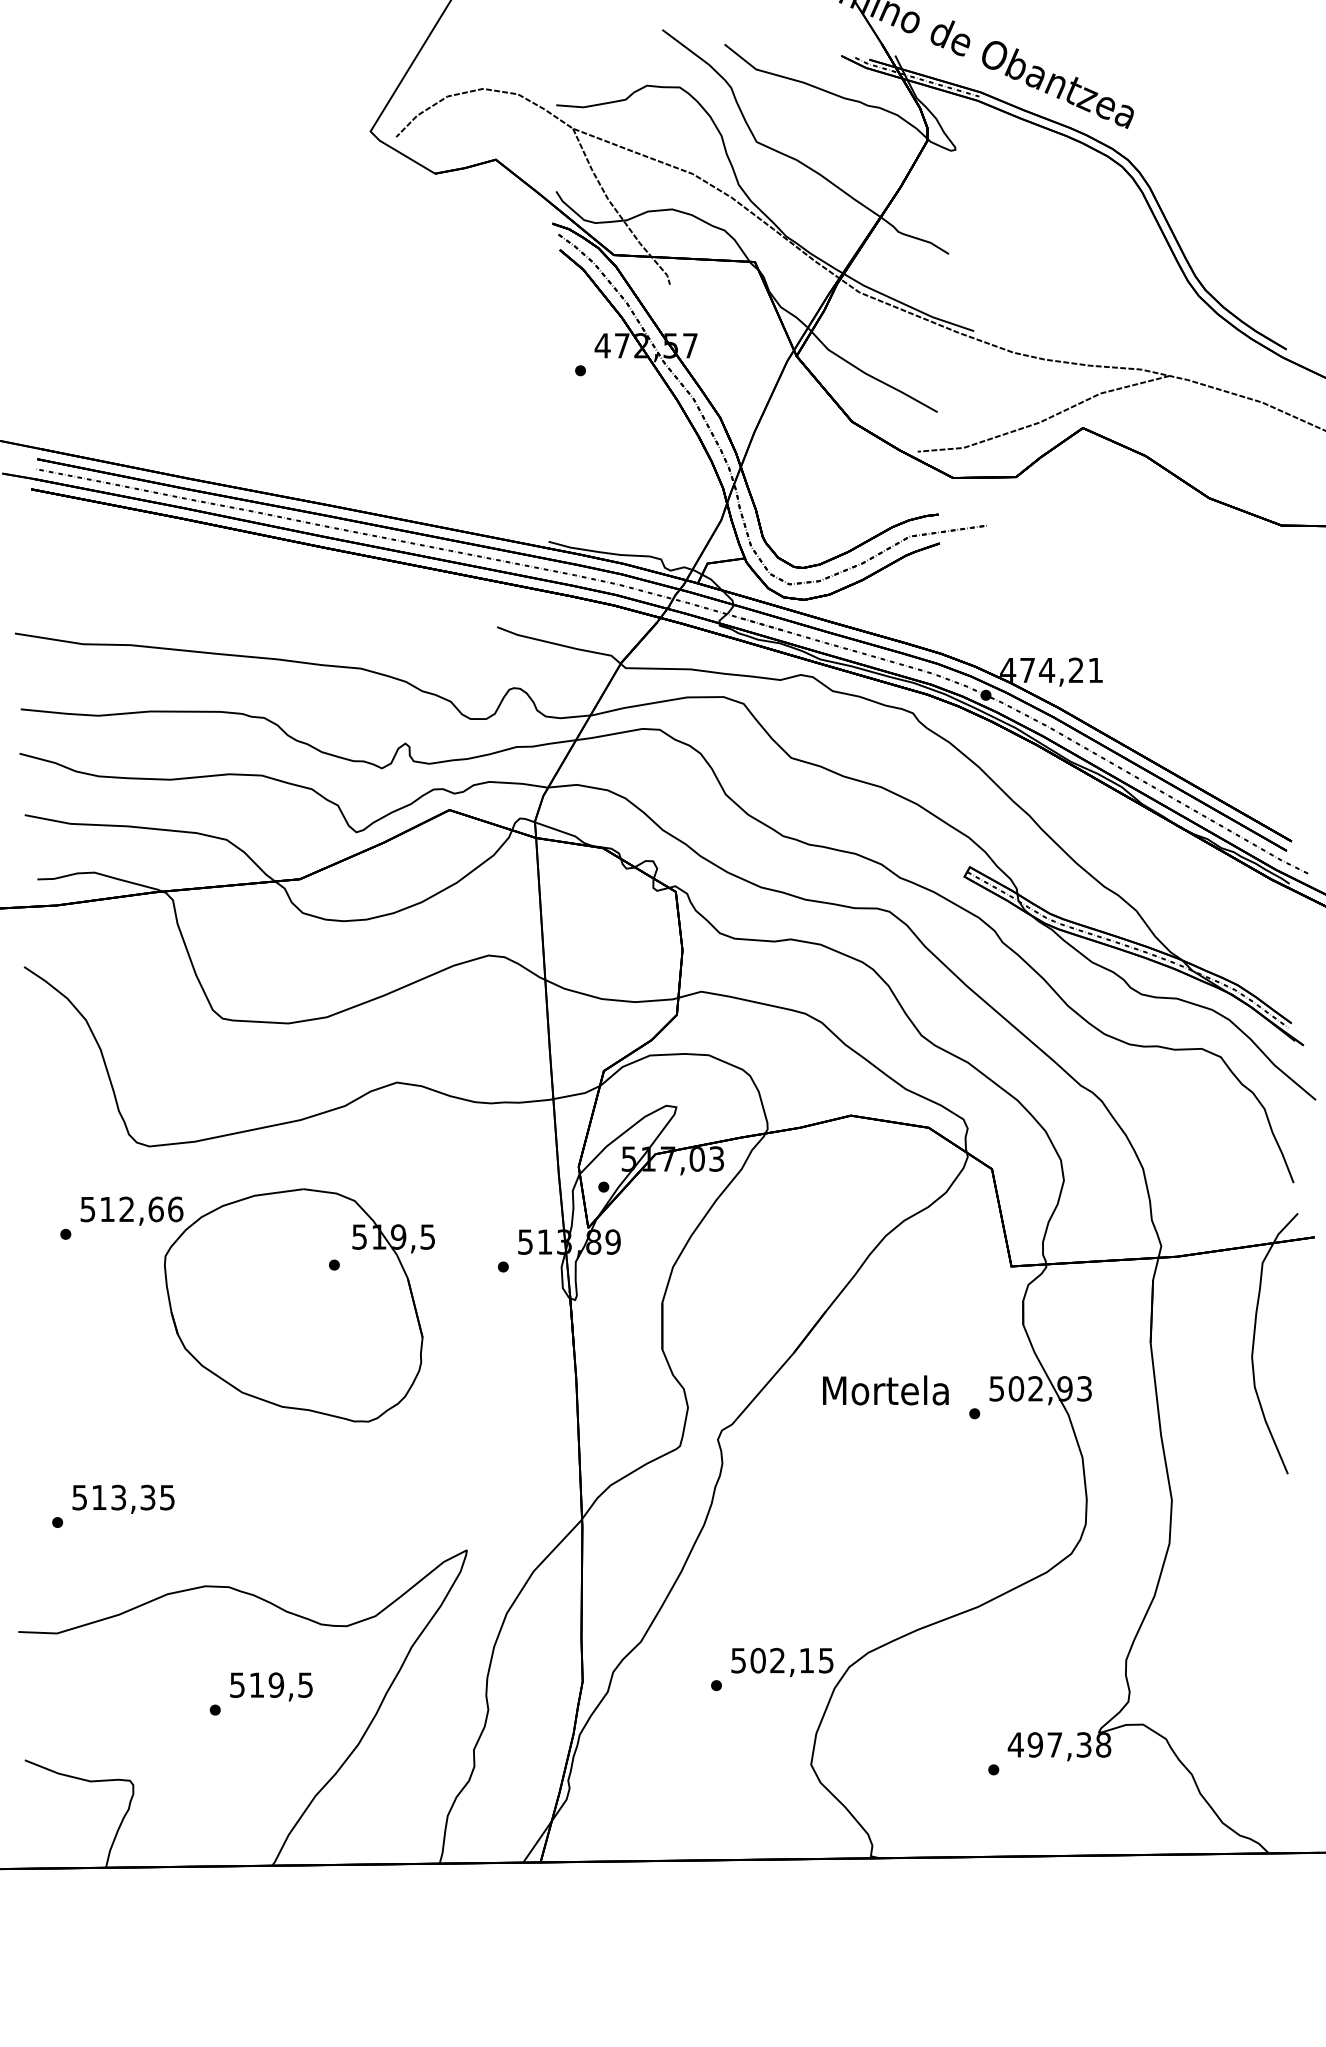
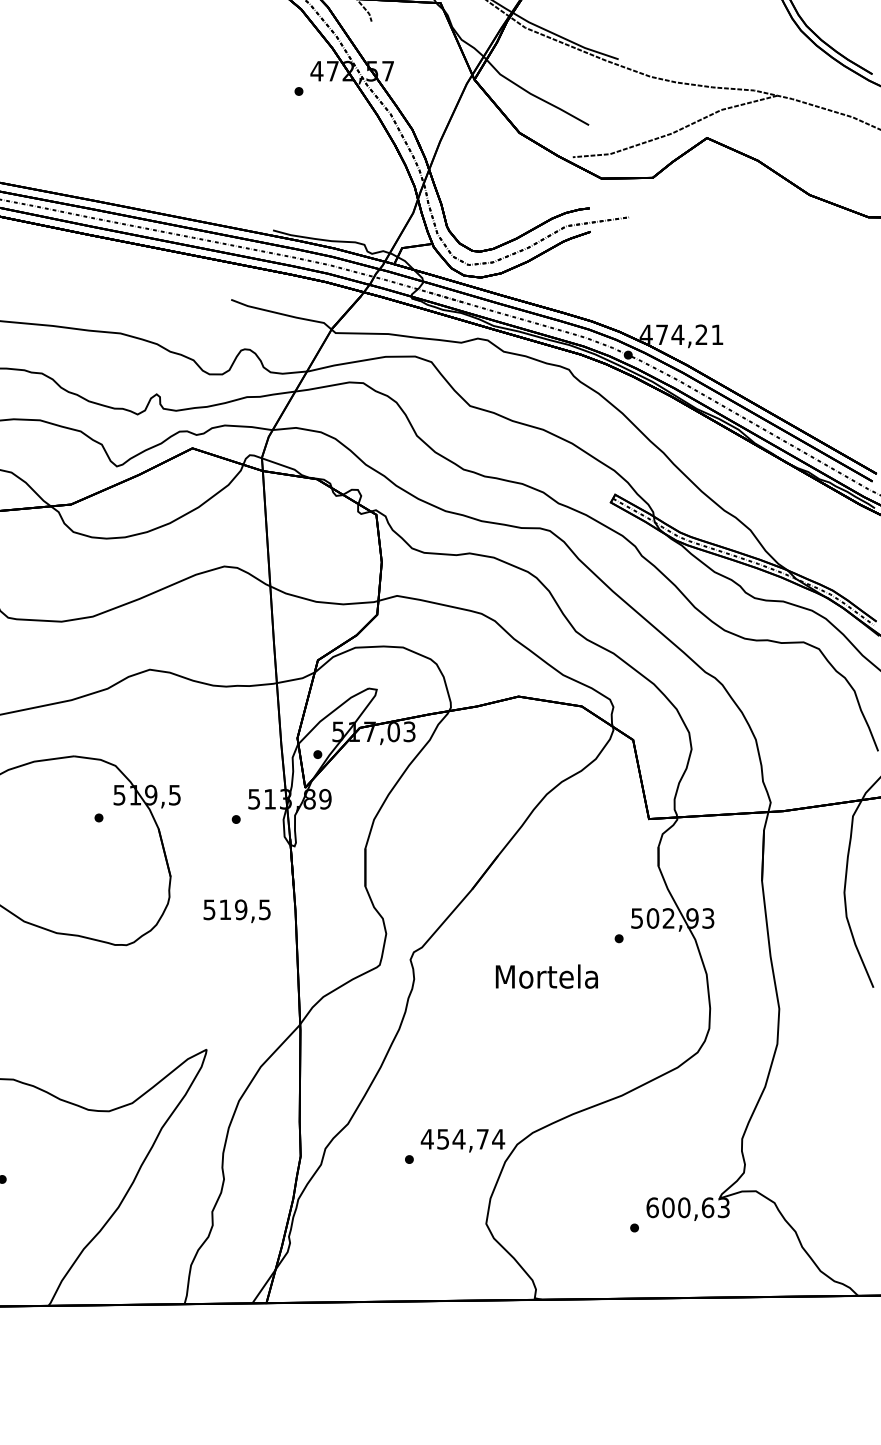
text: (885, 1390) -> (546, 976), moved
text: (782, 1660) -> (463, 1139), 502,15 -> 454,74
text: (271, 1686) -> (237, 910), moved
text: (1059, 1744) -> (688, 1207), 497,38 -> 600,63

